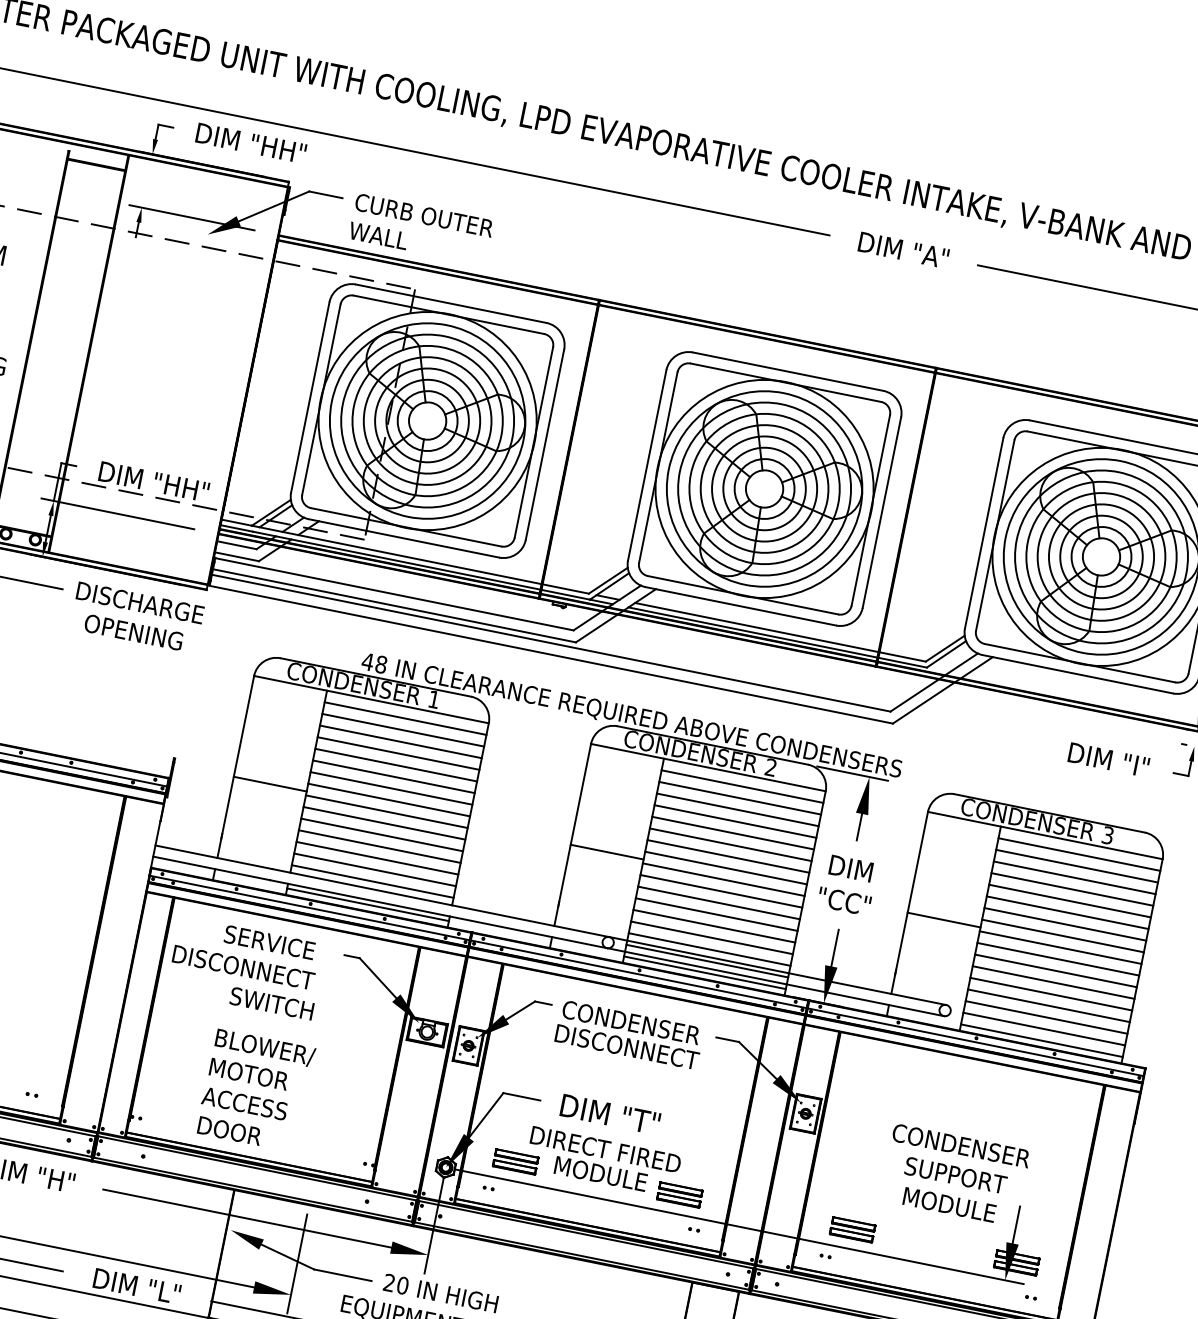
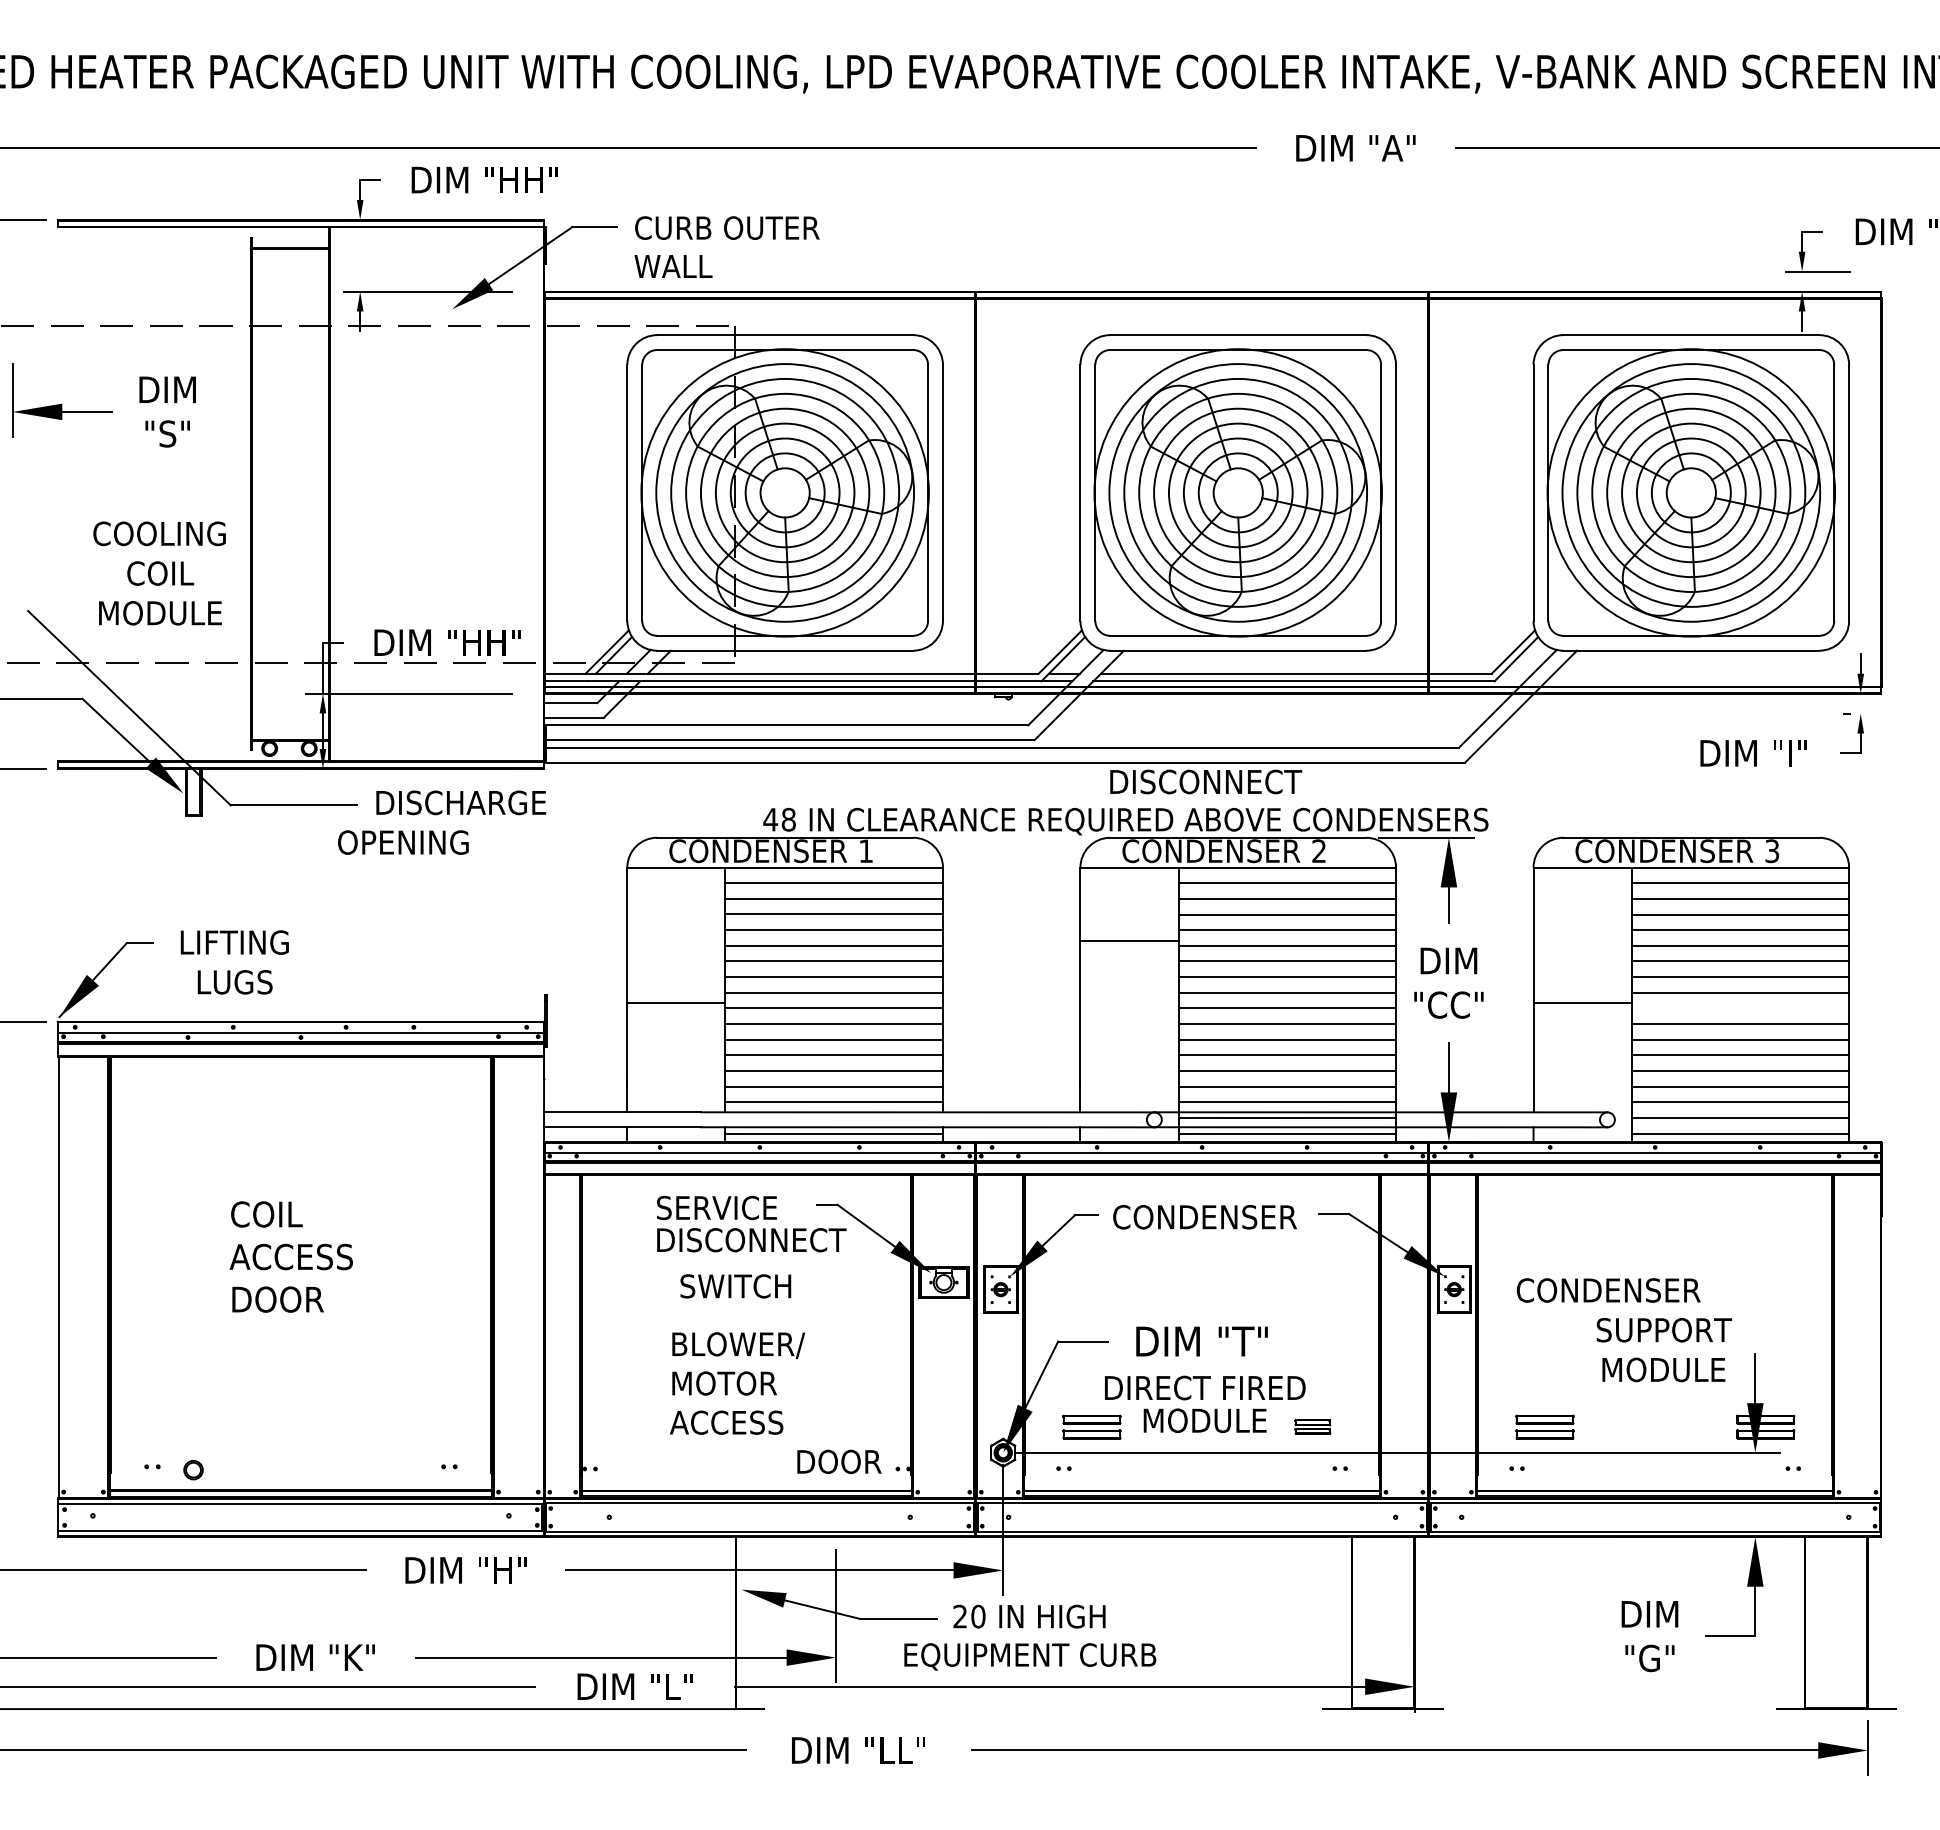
text: (133, 632) -> (403, 842), moved
line: (607, 852) -> (1129, 941), moved
line: (1060, 947) -> (1740, 1008), removed
text: (243, 967) -> (751, 1240), moved
text: (627, 1046) -> (1206, 781), moved
text: (229, 1130) -> (839, 1461), moved
text: (961, 1145) -> (1608, 1290), moved
part: (679, 1194) -> (1312, 1426), size x0.6

